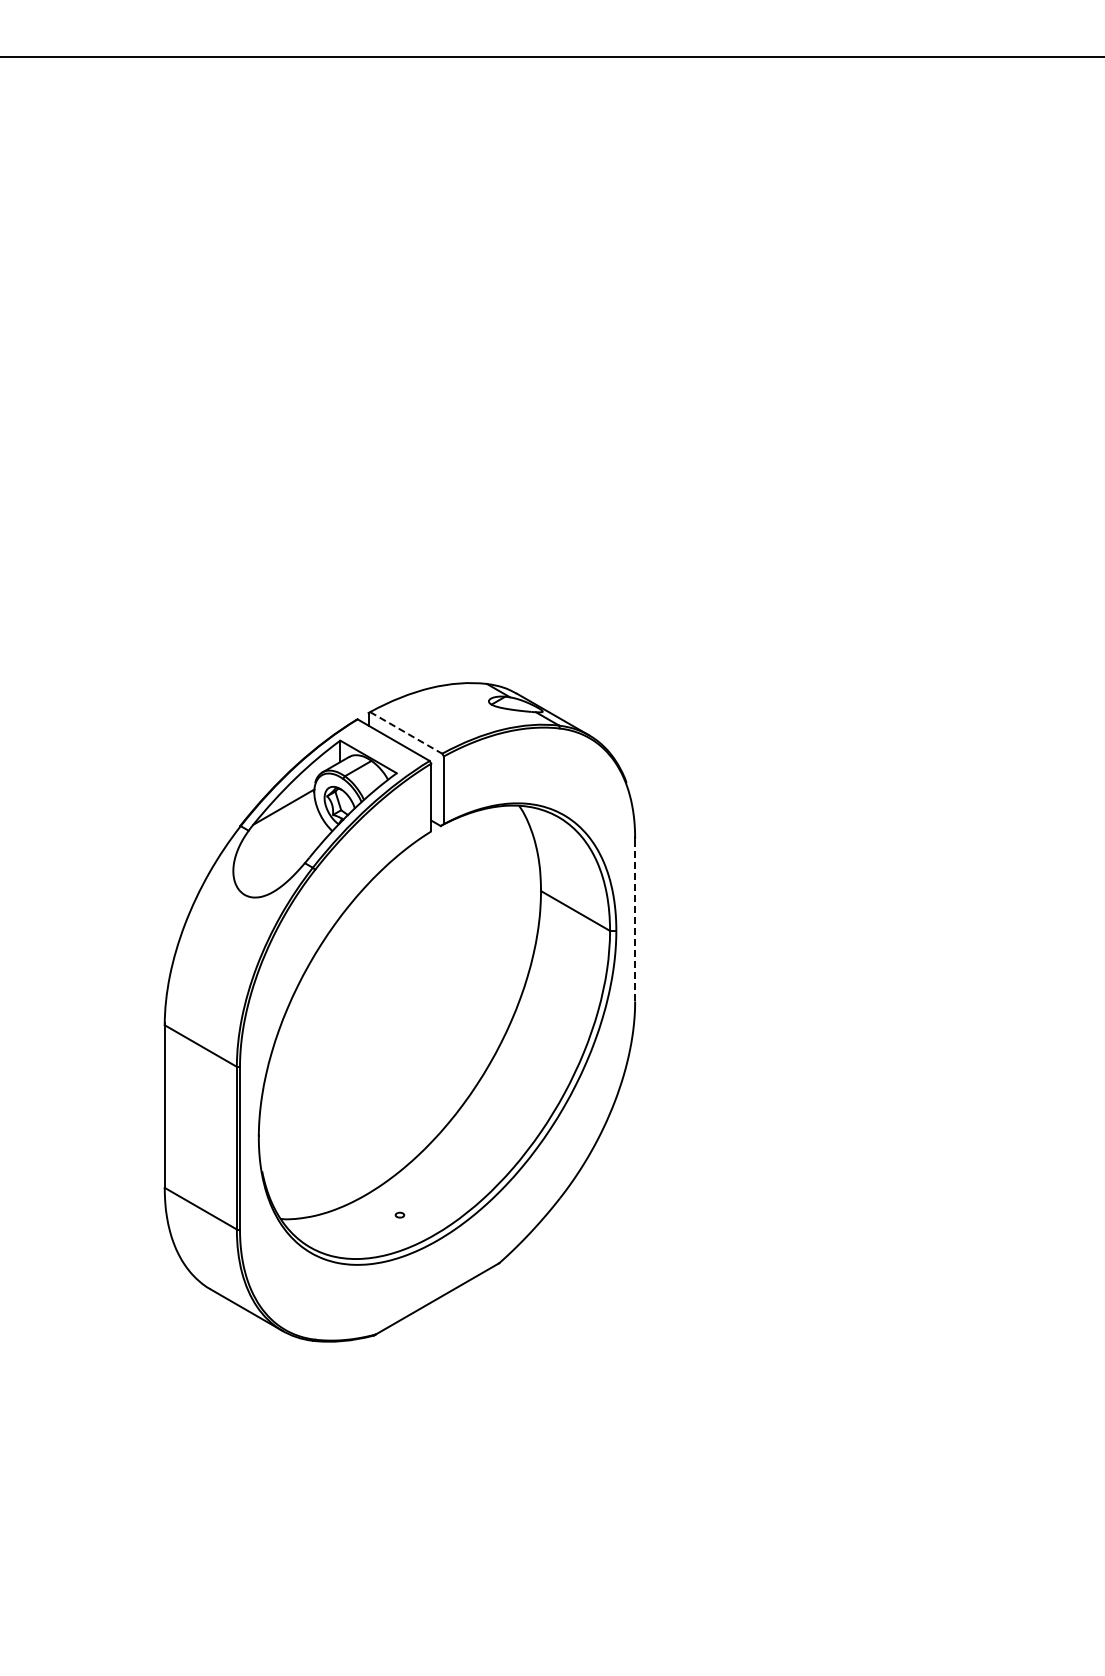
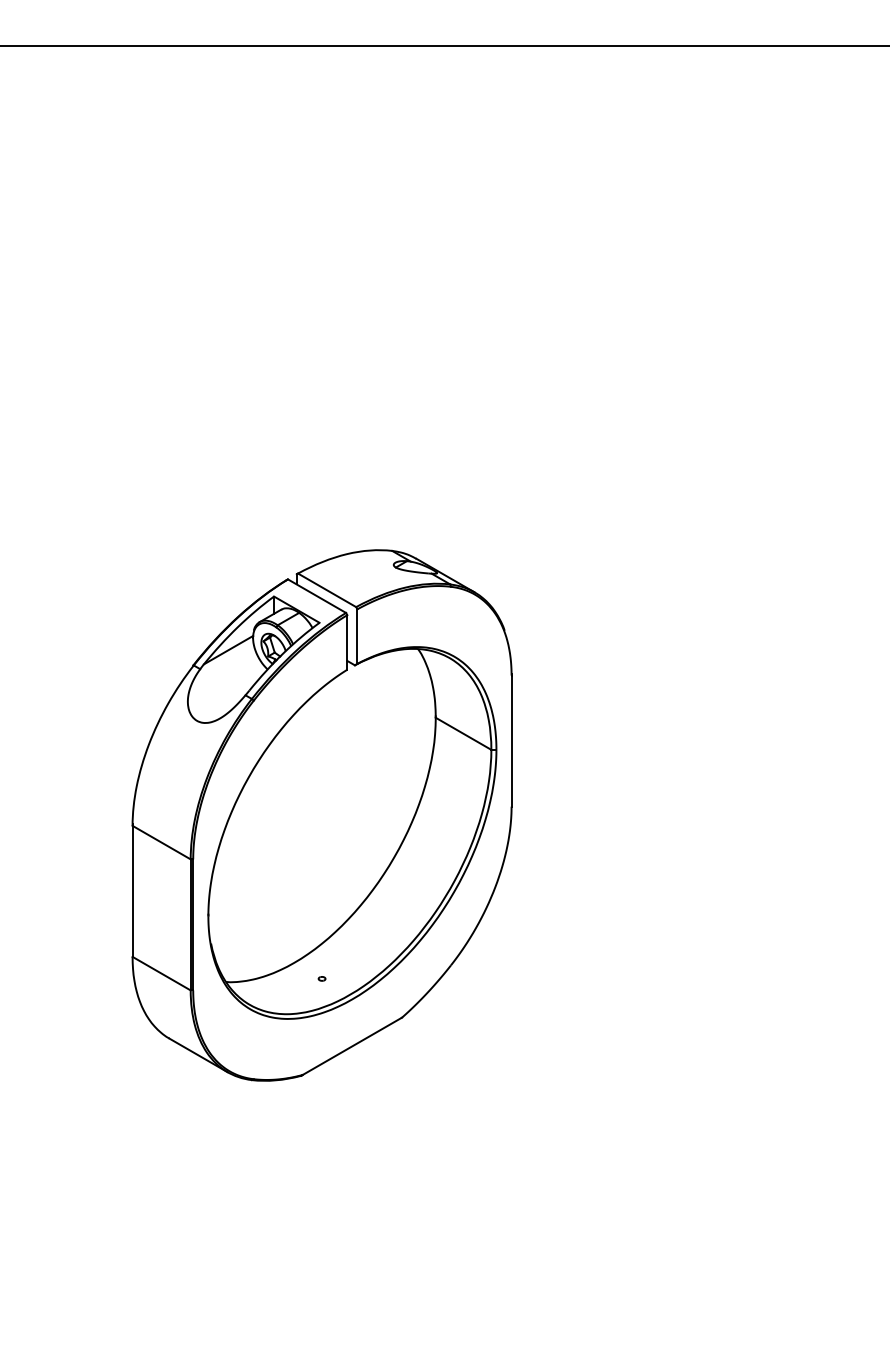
line: (406, 732) -> (327, 589), dashed -> solid
line: (635, 919) -> (511, 740), dashed -> solid

